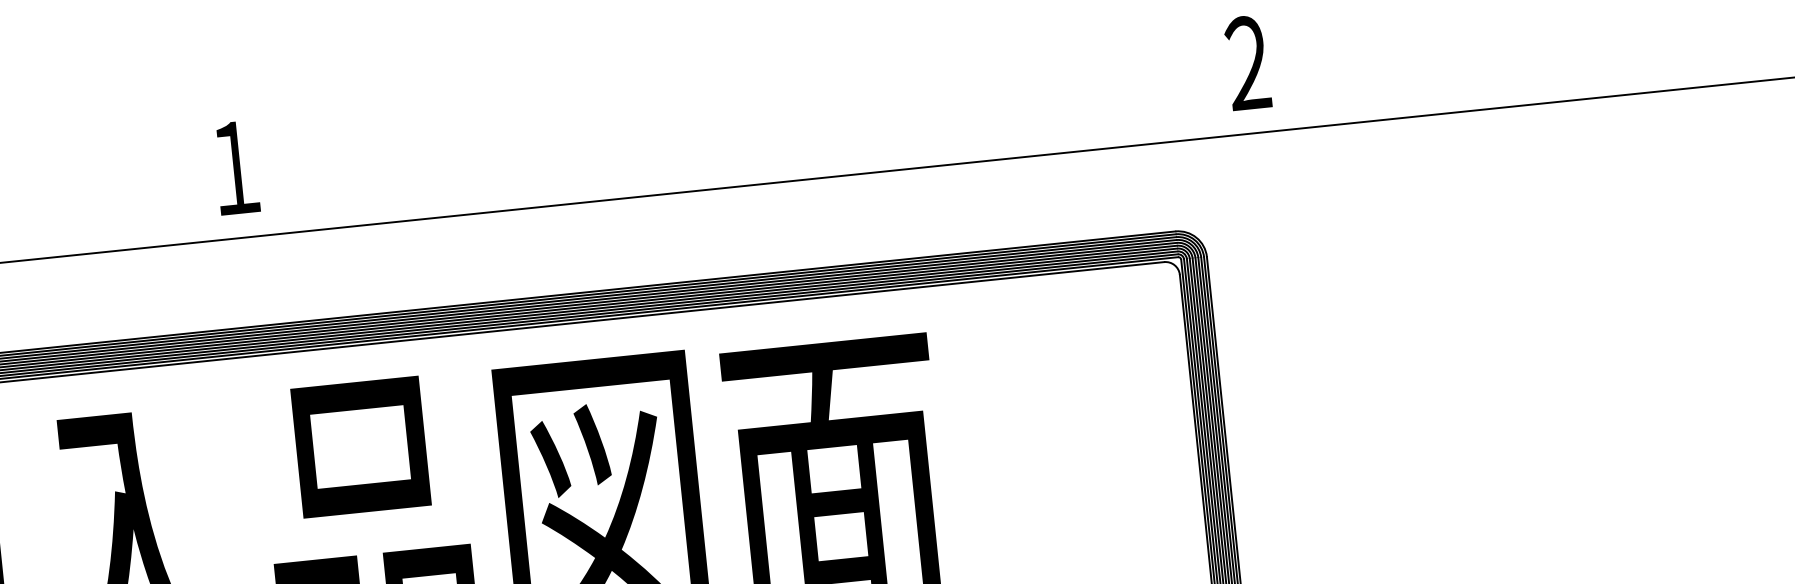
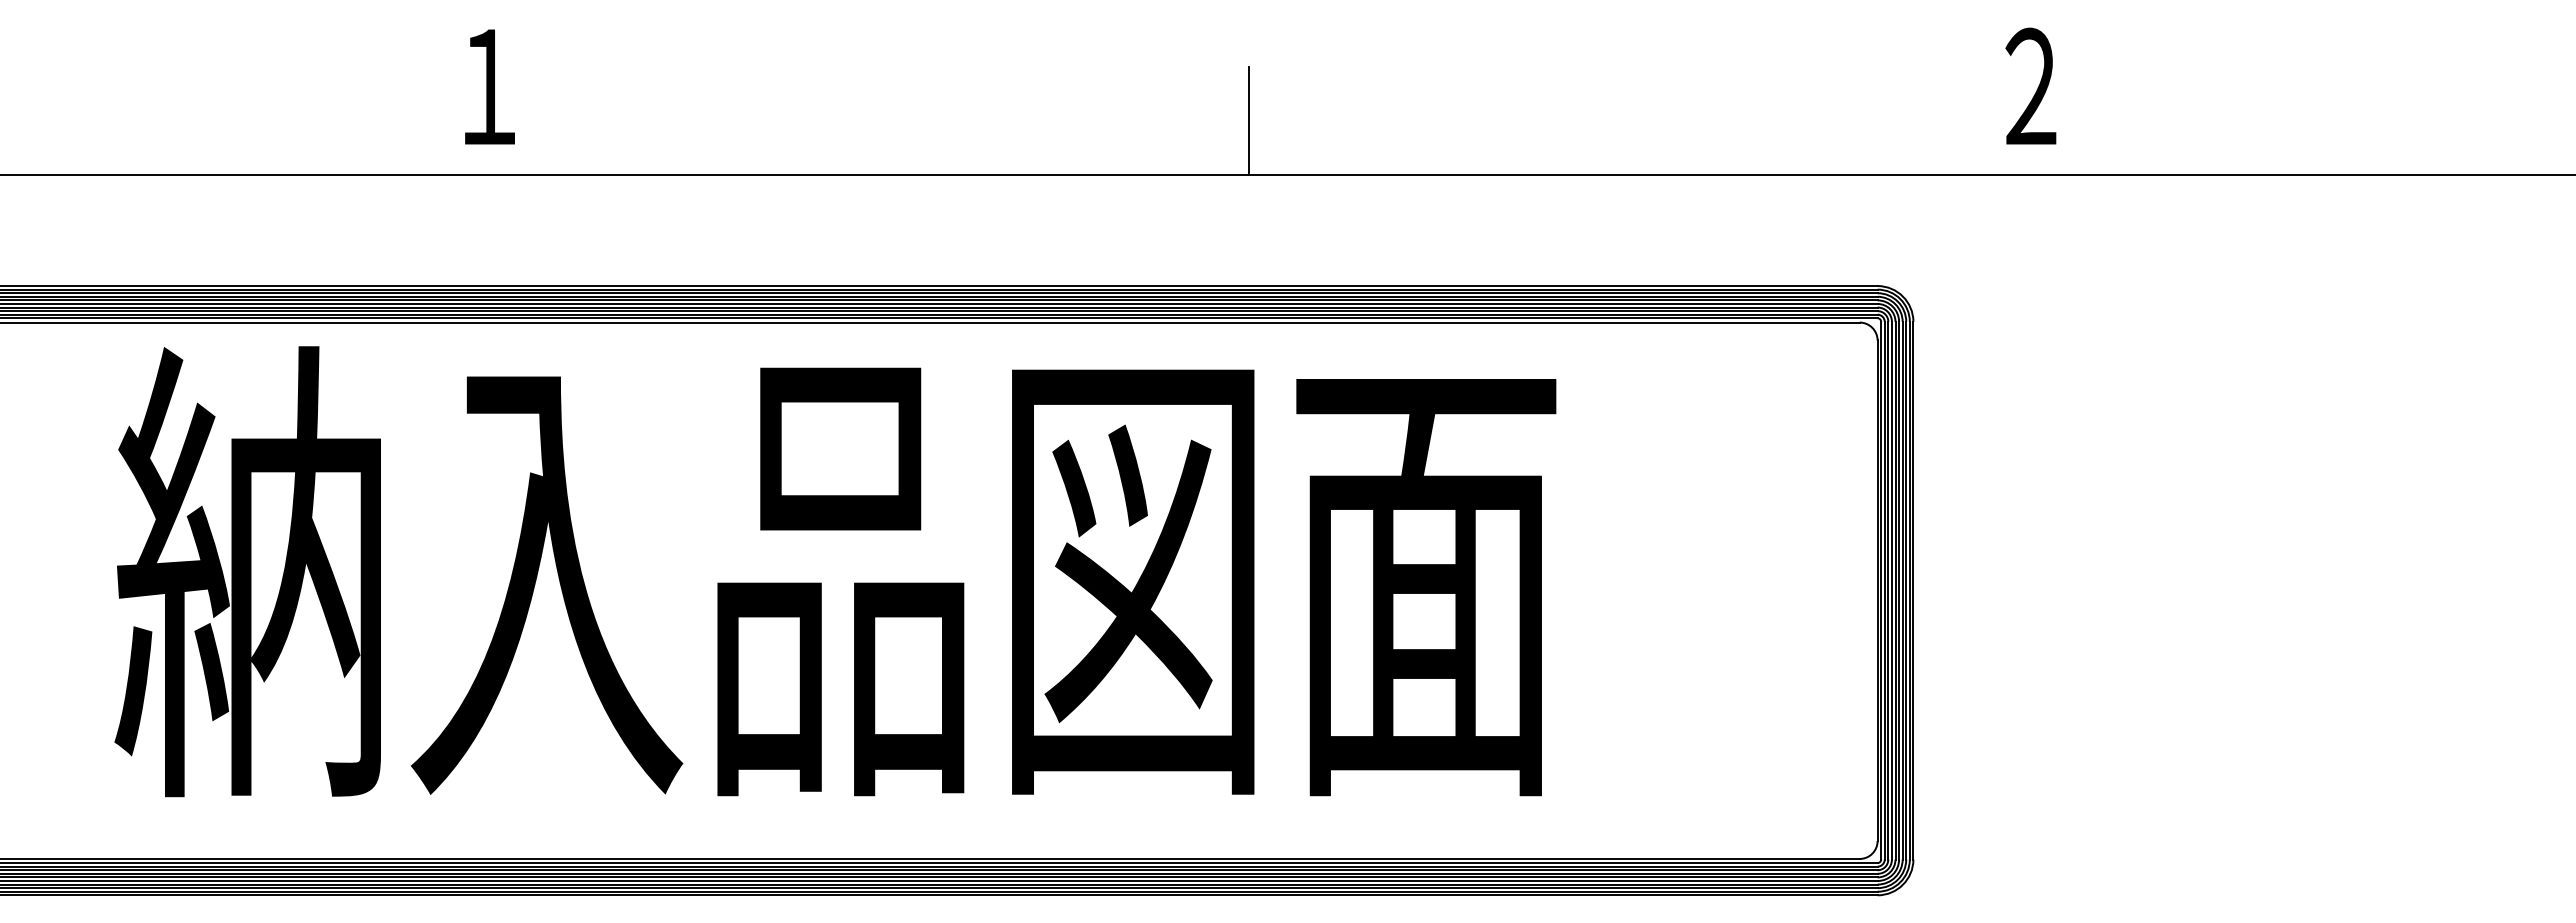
text: (1247, 62) -> (2030, 85), moved
line: (660, 151) -> (1249, 120), added
text: (235, 167) -> (489, 86), moved

